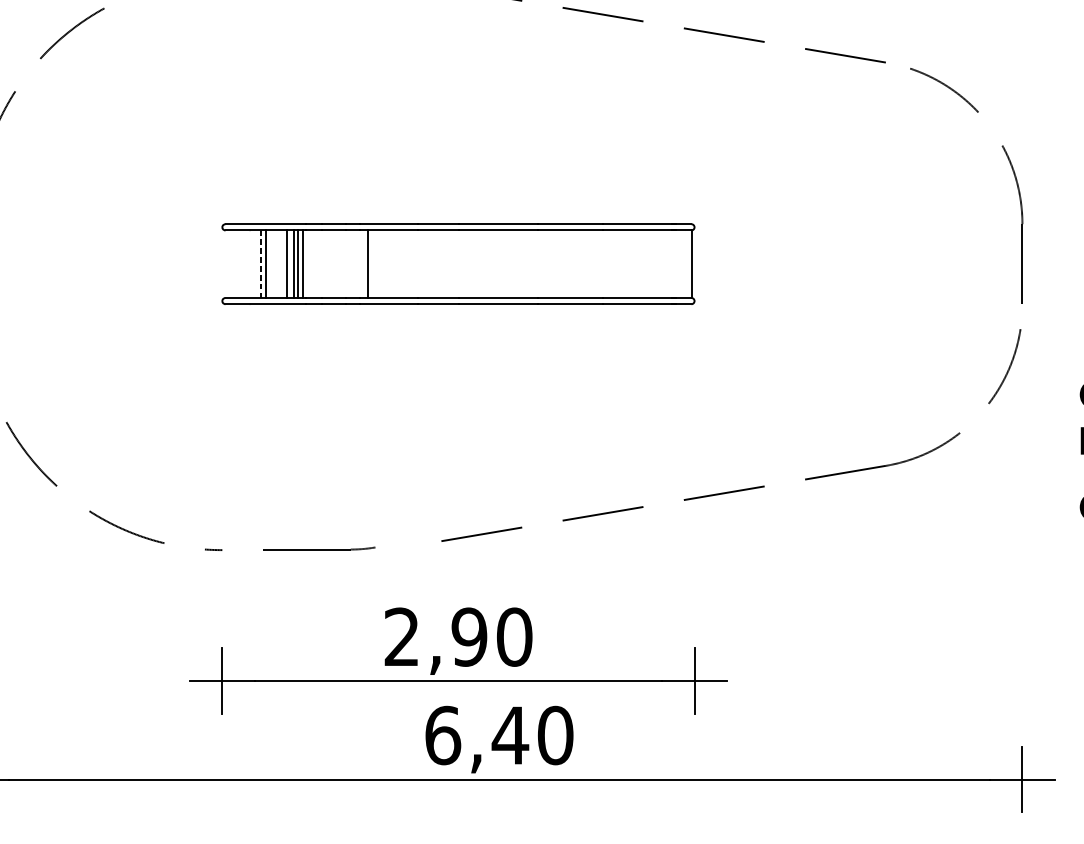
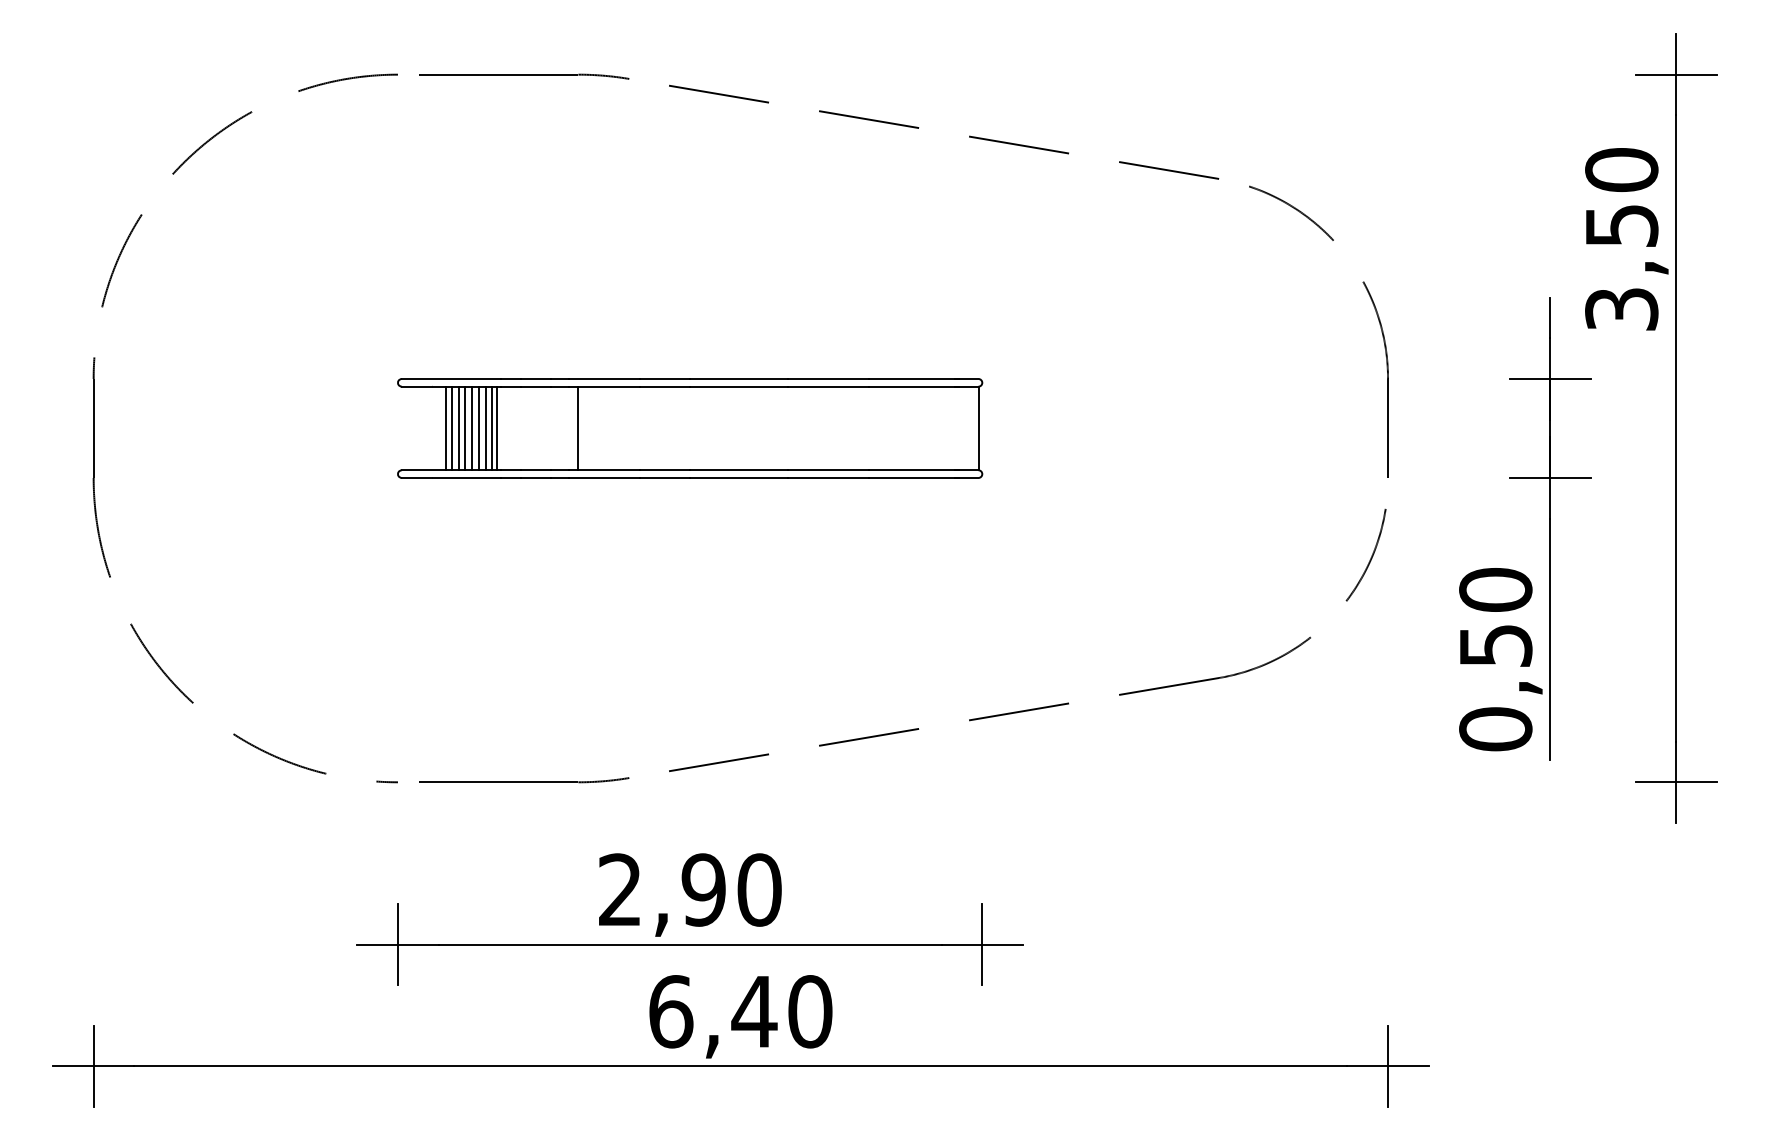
line: (260, 264) -> (445, 428), dashed -> solid
line: (271, 264) -> (458, 428), added
line: (276, 264) -> (464, 428), added
line: (282, 264) -> (472, 428), added
part: (324, 548) -> (524, 780), size x1.67

